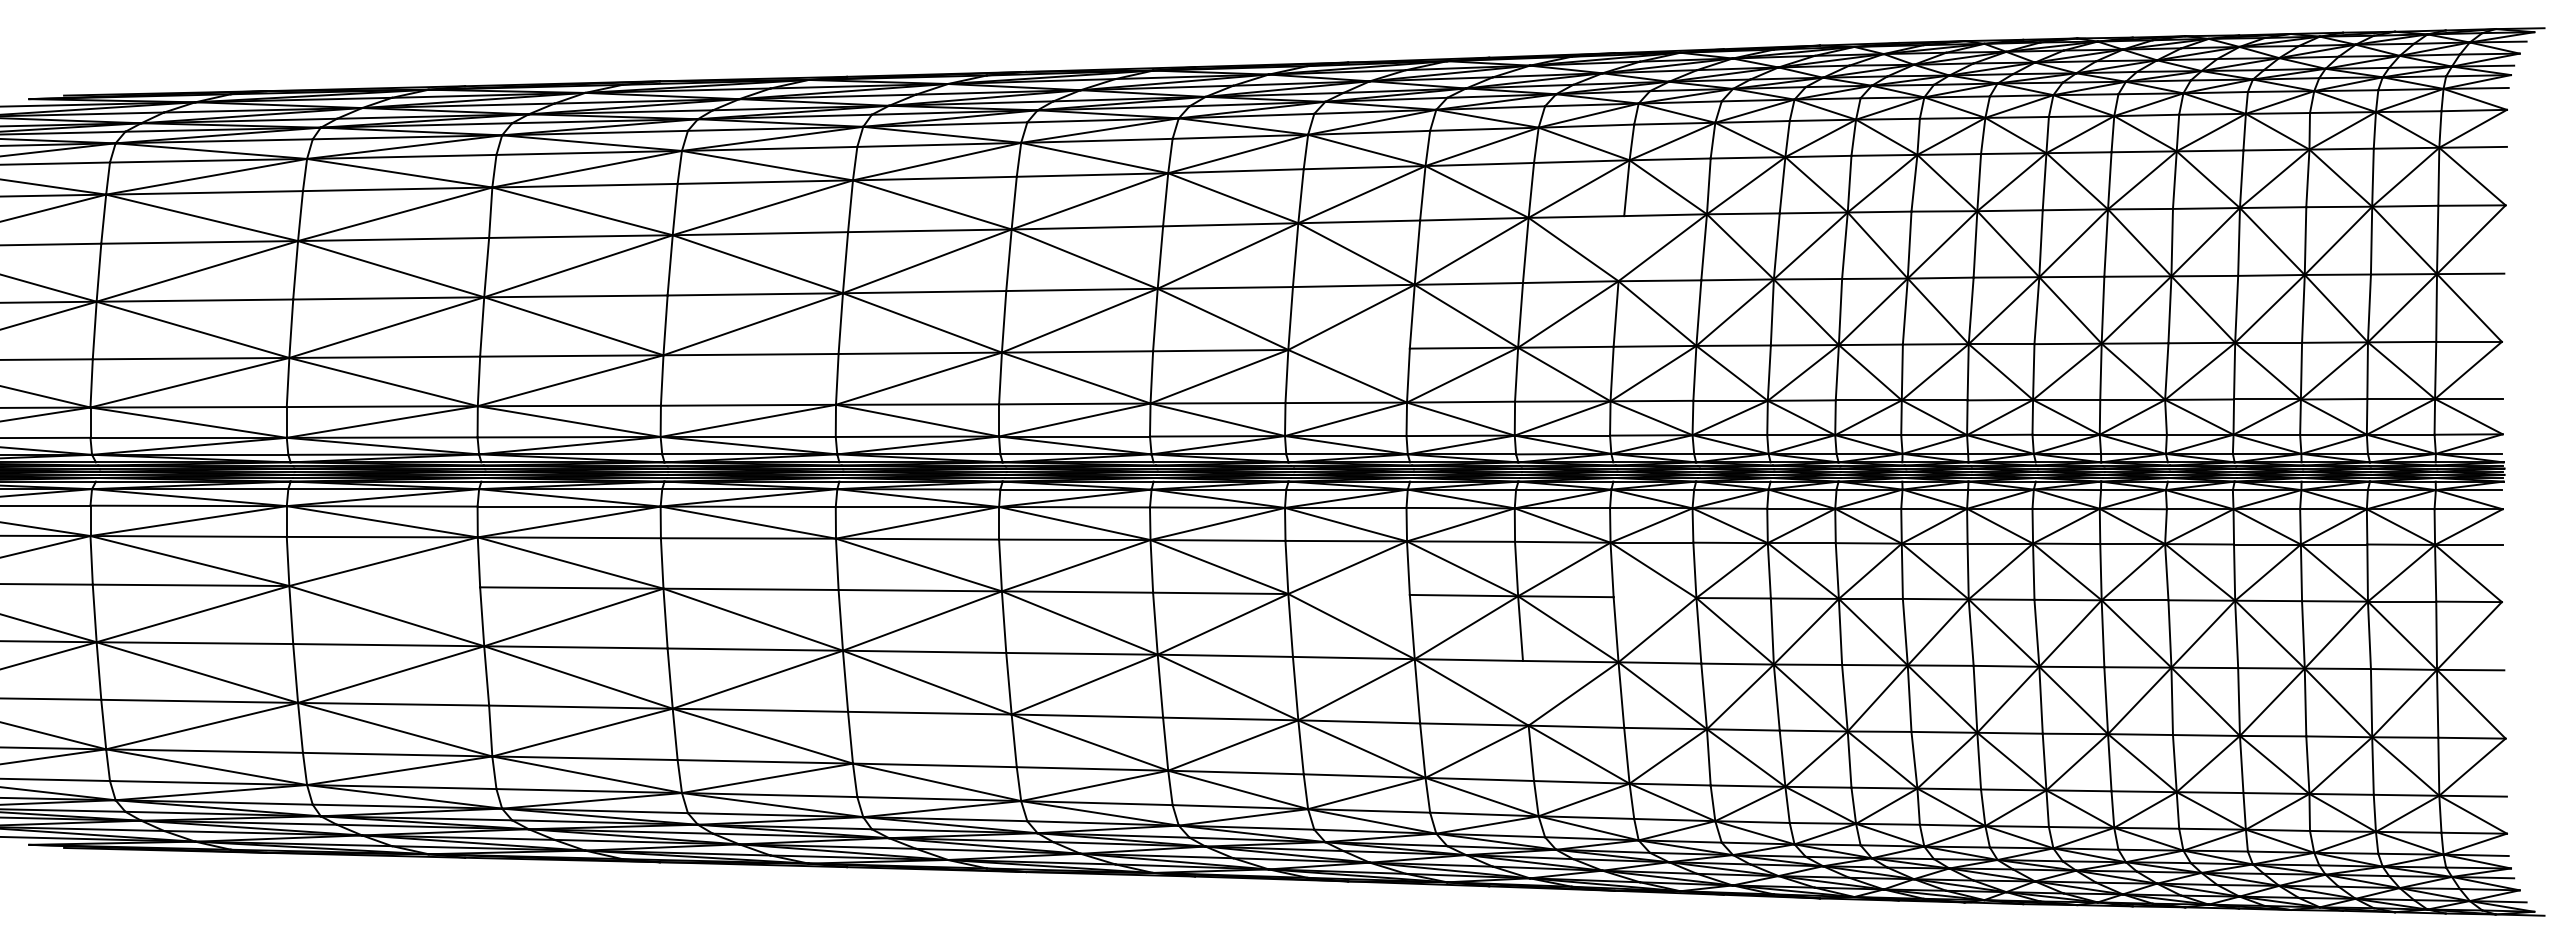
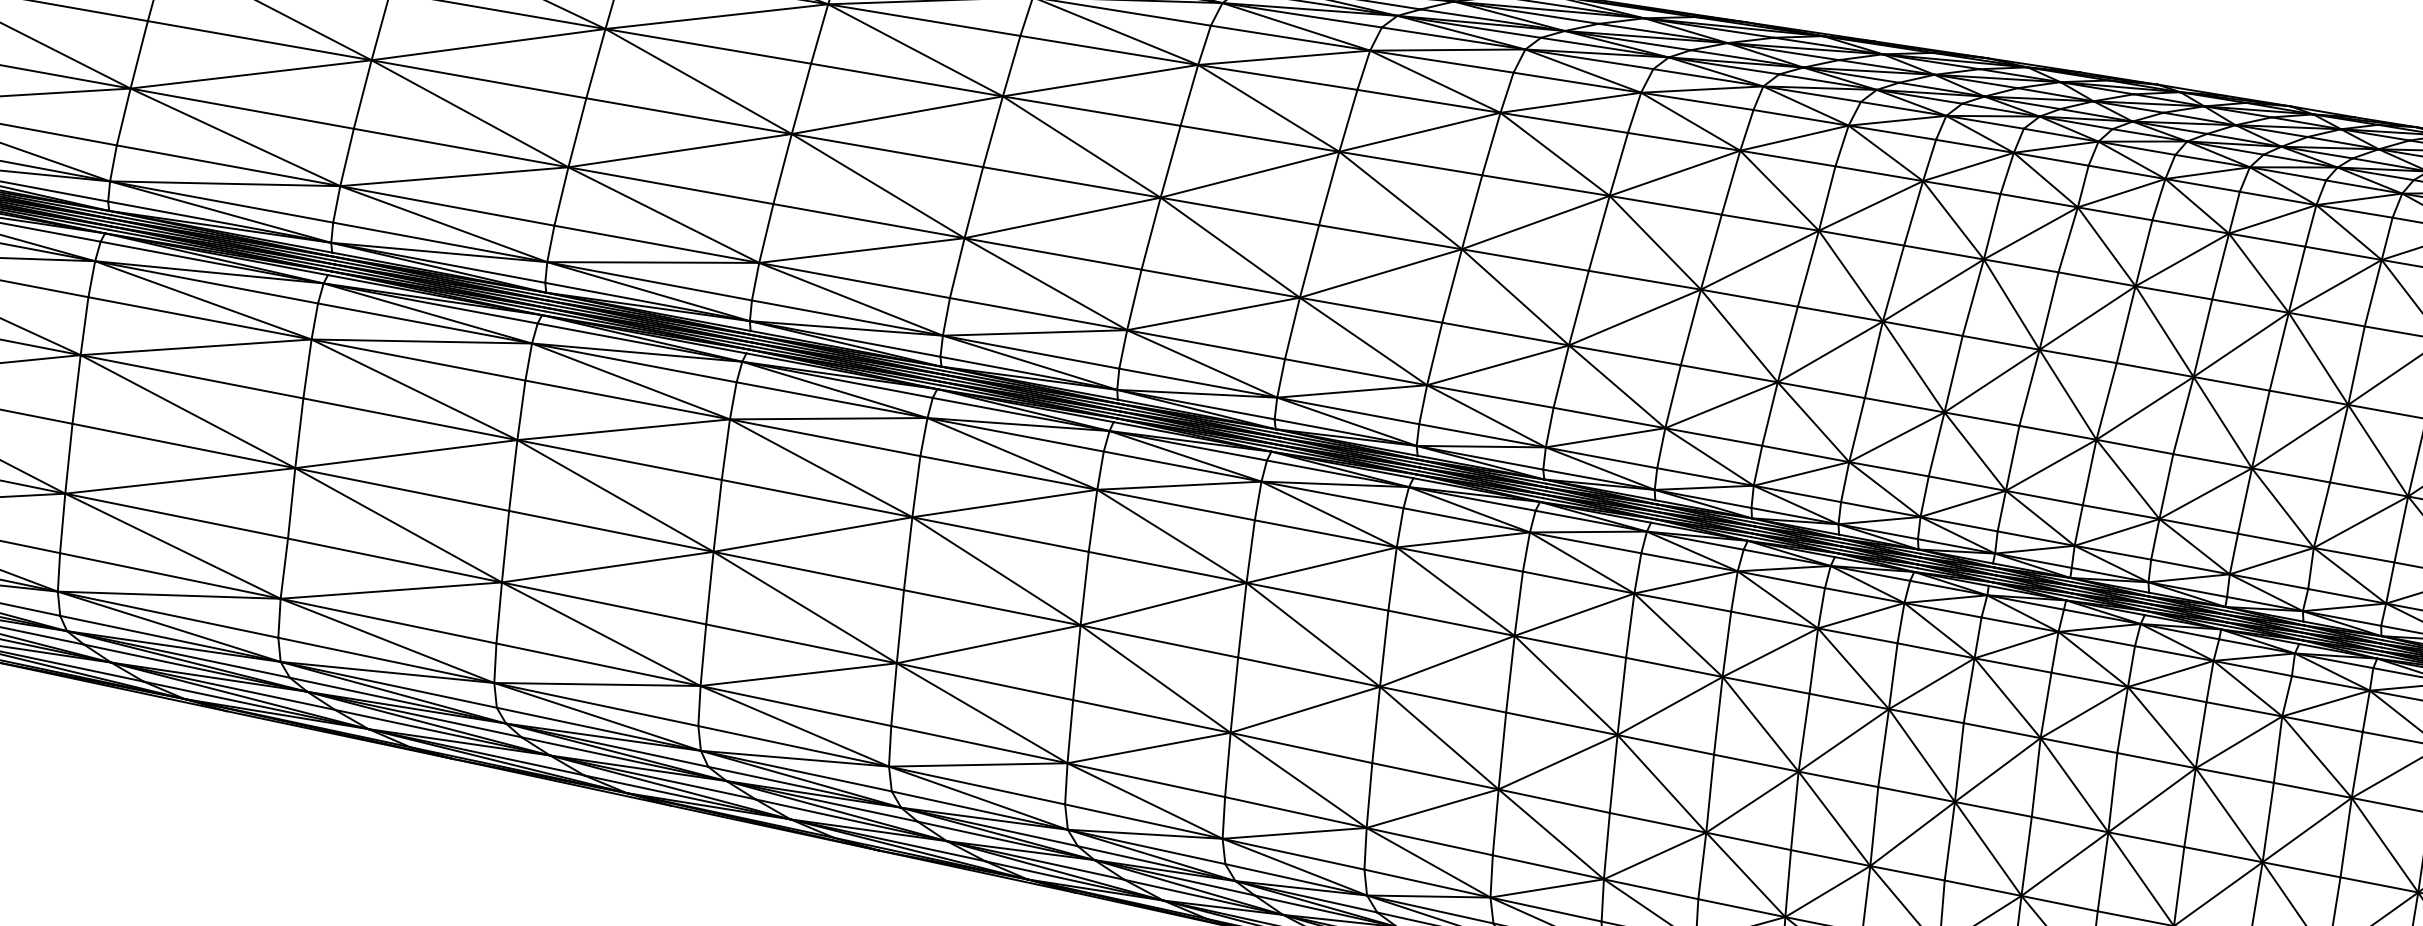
line: (1621, 248) -> (1711, 252), added
line: (1348, 348) -> (1370, 309), added
line: (749, 379) -> (663, 214), added
line: (749, 563) -> (623, 429), added
line: (384, 586) -> (191, 376), added
line: (1348, 594) -> (1316, 596), added
line: (1654, 597) -> (1673, 667), added
line: (1525, 692) -> (1502, 749), added
line: (931, 738) -> (797, 673), added

